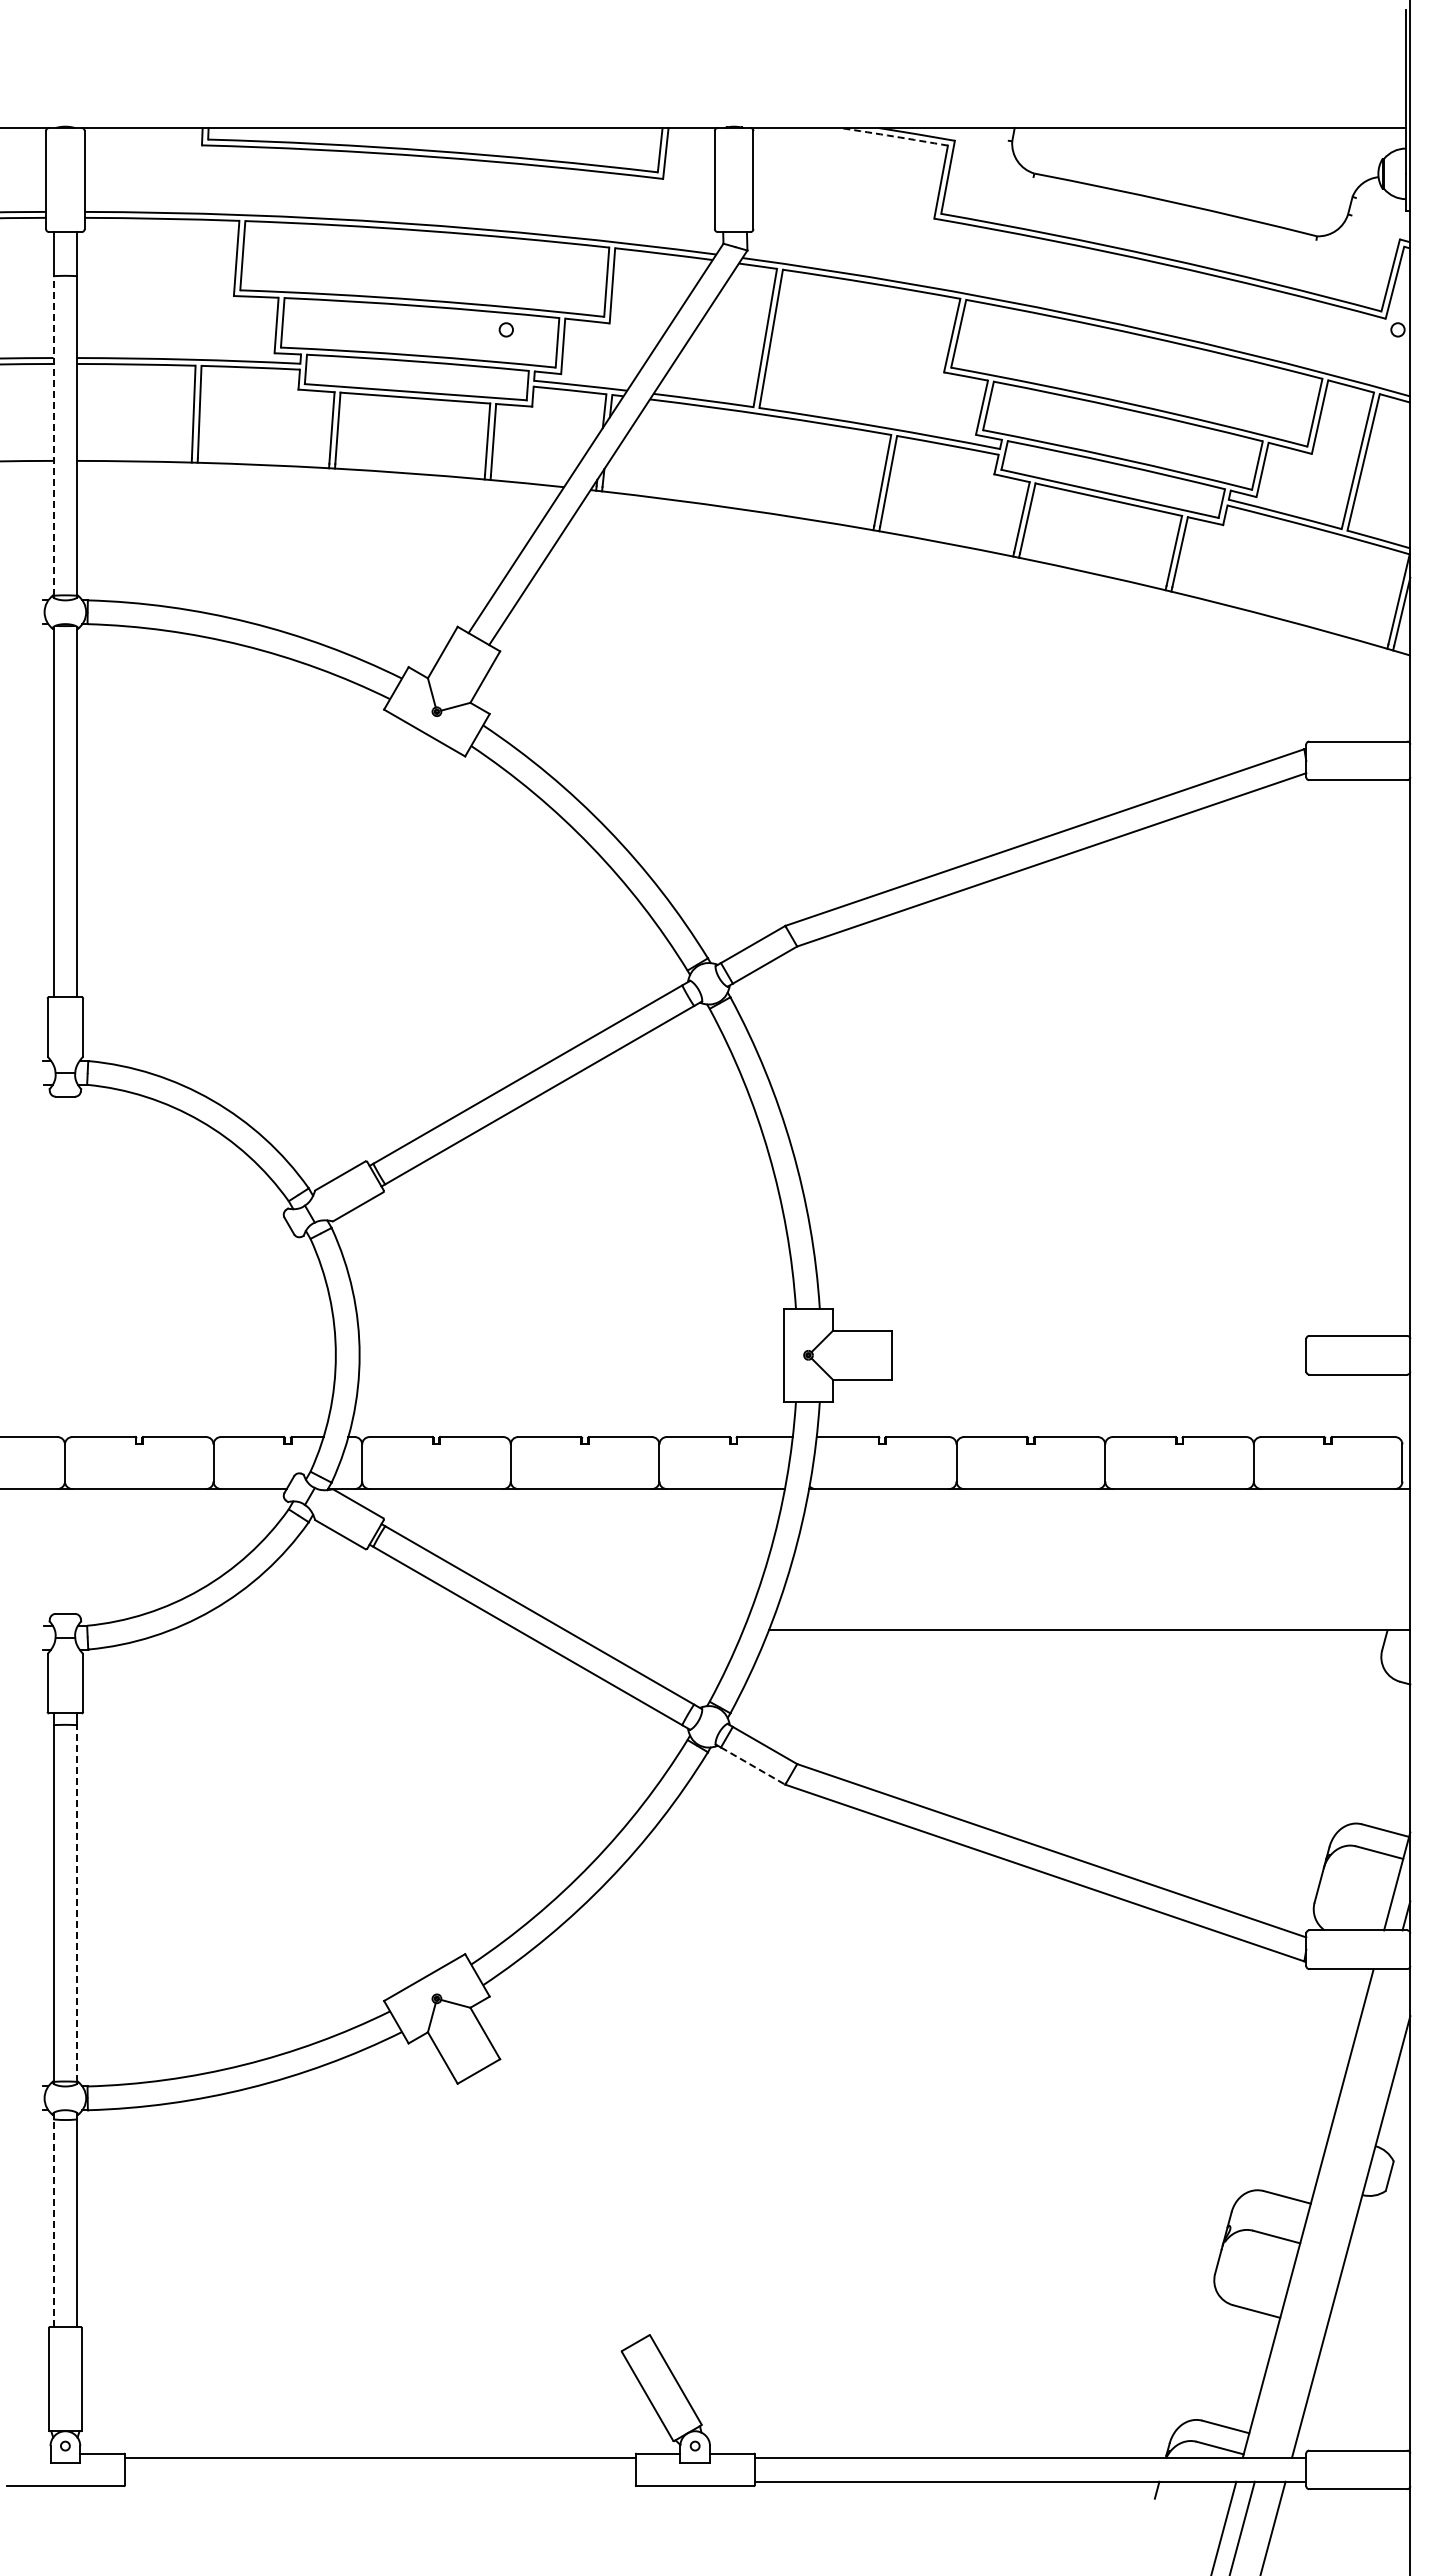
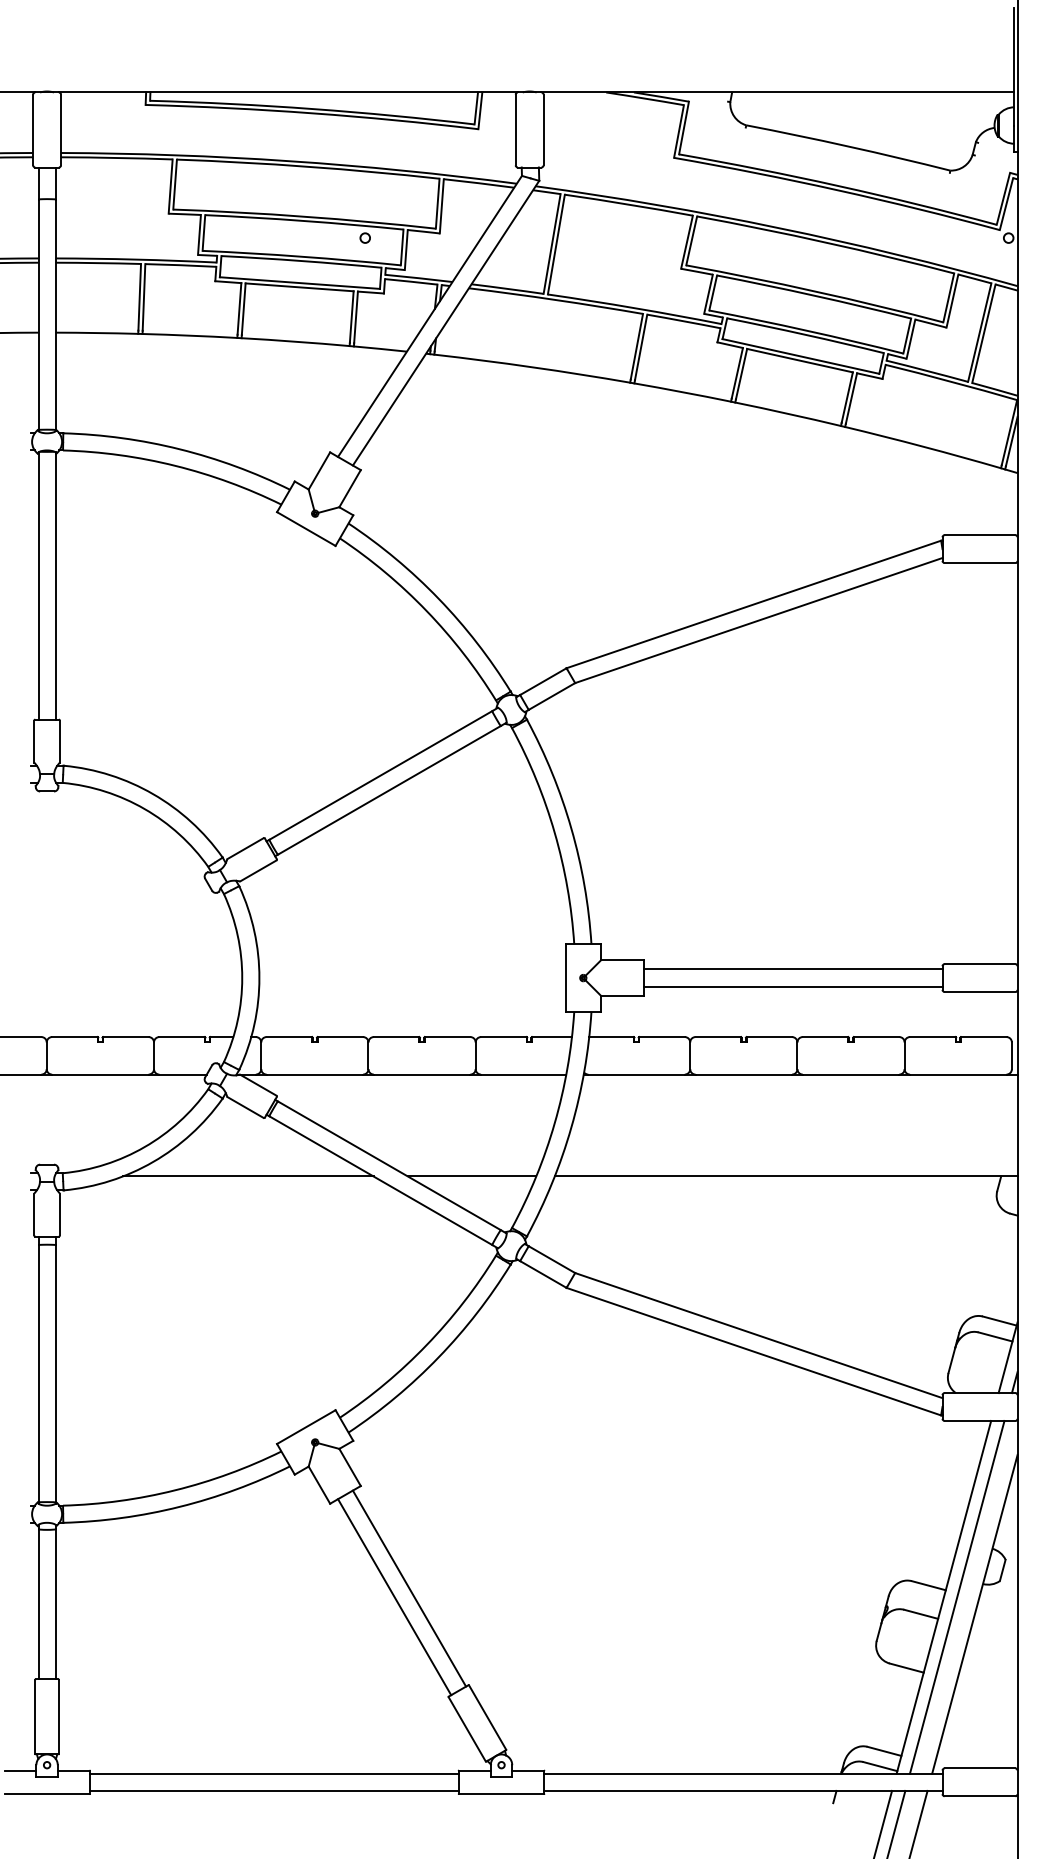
arc: (894, 136) -> (645, 98), dashed -> solid
line: (53, 436) -> (38, 315), dashed -> solid
line: (1099, 1343) -> (793, 969), added
line: (1099, 1367) -> (793, 986), added
line: (343, 1630) -> (247, 1176), added
line: (654, 1630) -> (472, 1176), added
line: (753, 1766) -> (543, 1274), dashed -> solid
line: (77, 1903) -> (55, 1373), dashed -> solid
line: (567, 2201) -> (409, 1588), added
line: (546, 2213) -> (394, 1597), added
line: (1326, 2213) -> (957, 1597), added
line: (53, 2222) -> (38, 1603), dashed -> solid
line: (28, 2453) -> (20, 1770), added
line: (379, 2481) -> (273, 1790), added

